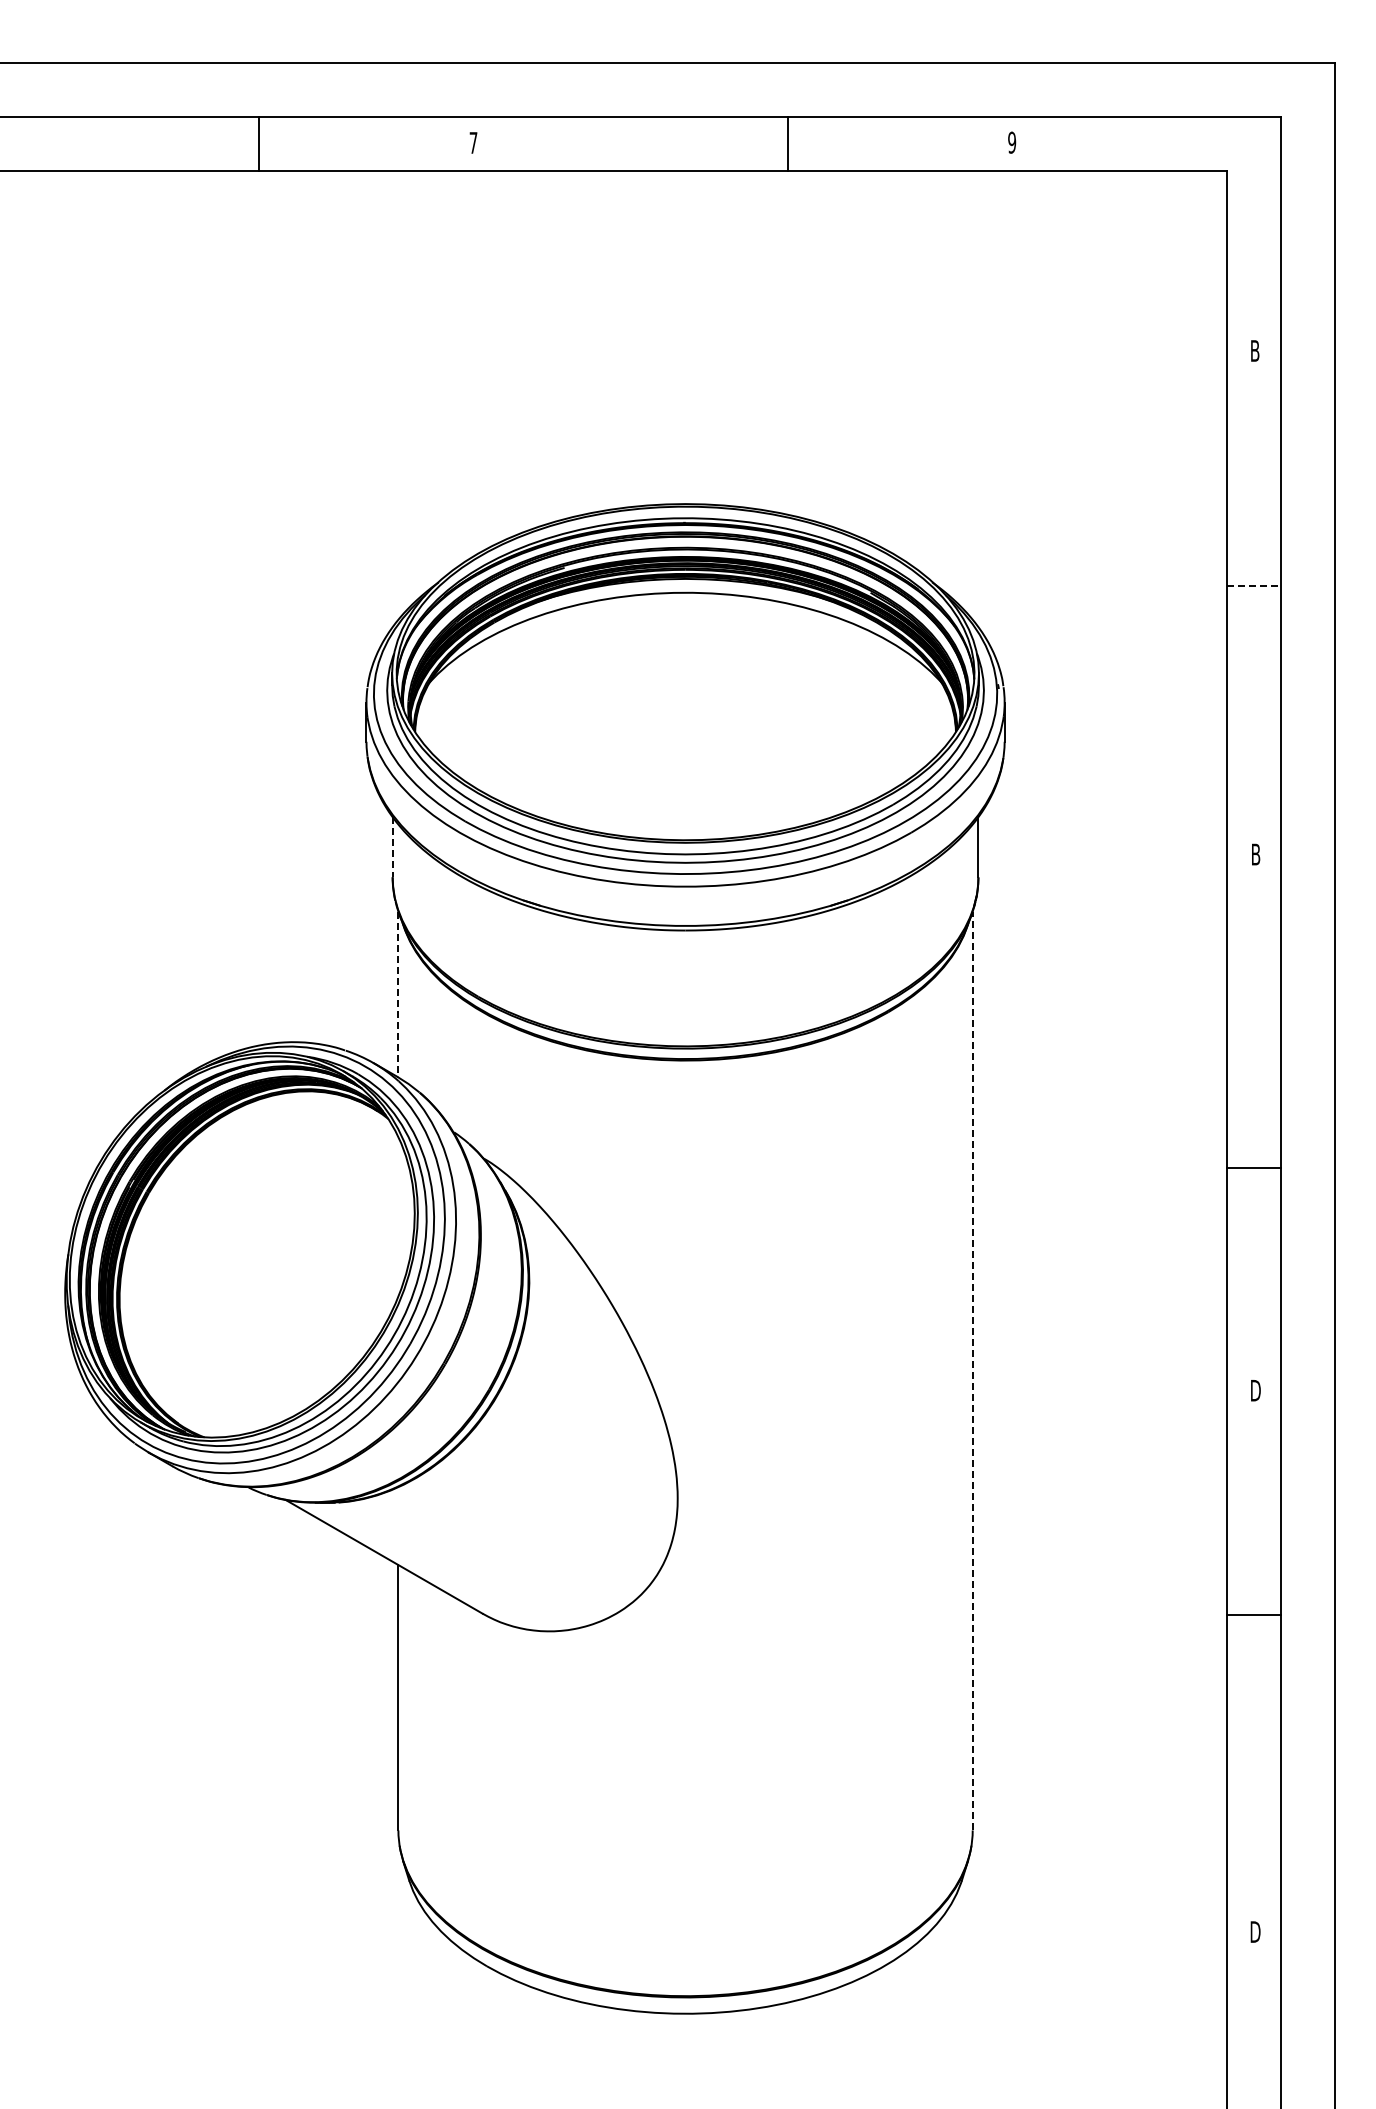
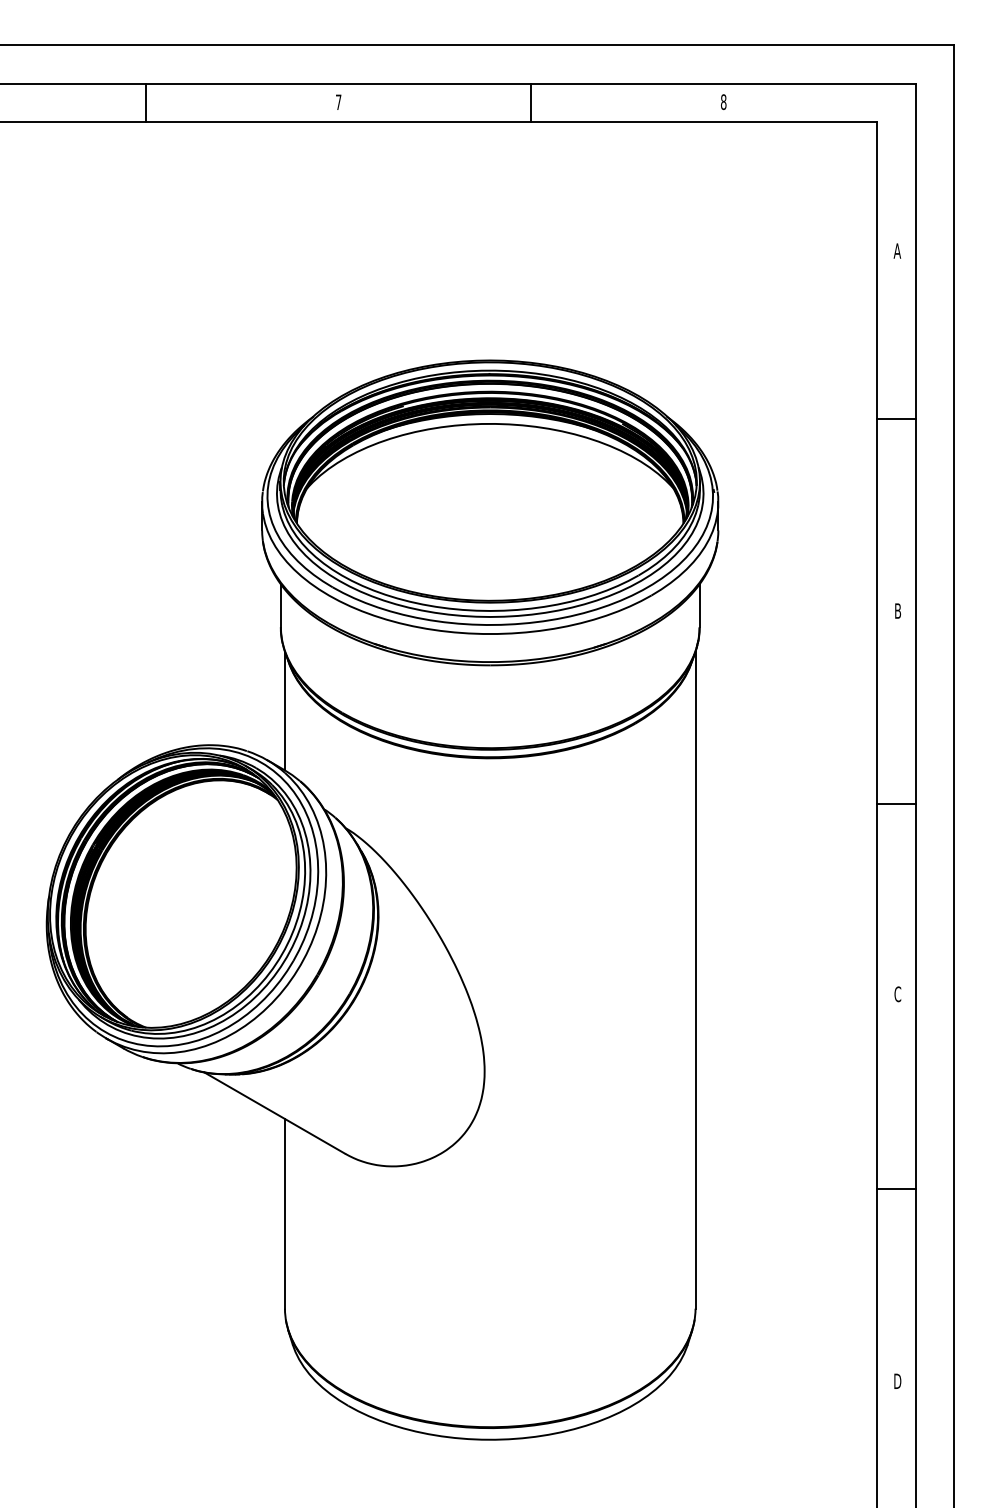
text: (1012, 142) -> (723, 102), 9 -> 8
line: (259, 143) -> (146, 102), moved
line: (787, 143) -> (530, 102), moved
text: (1254, 350) -> (896, 250), B -> A
line: (1254, 585) -> (896, 418), dashed -> solid
line: (392, 847) -> (280, 606), dashed -> solid
line: (398, 994) -> (285, 711), dashed -> solid
line: (1253, 1167) -> (896, 803), moved
line: (972, 1370) -> (695, 979), dashed -> solid
text: (1255, 1390) -> (897, 994), D -> C
line: (1253, 1615) -> (896, 1188), moved

